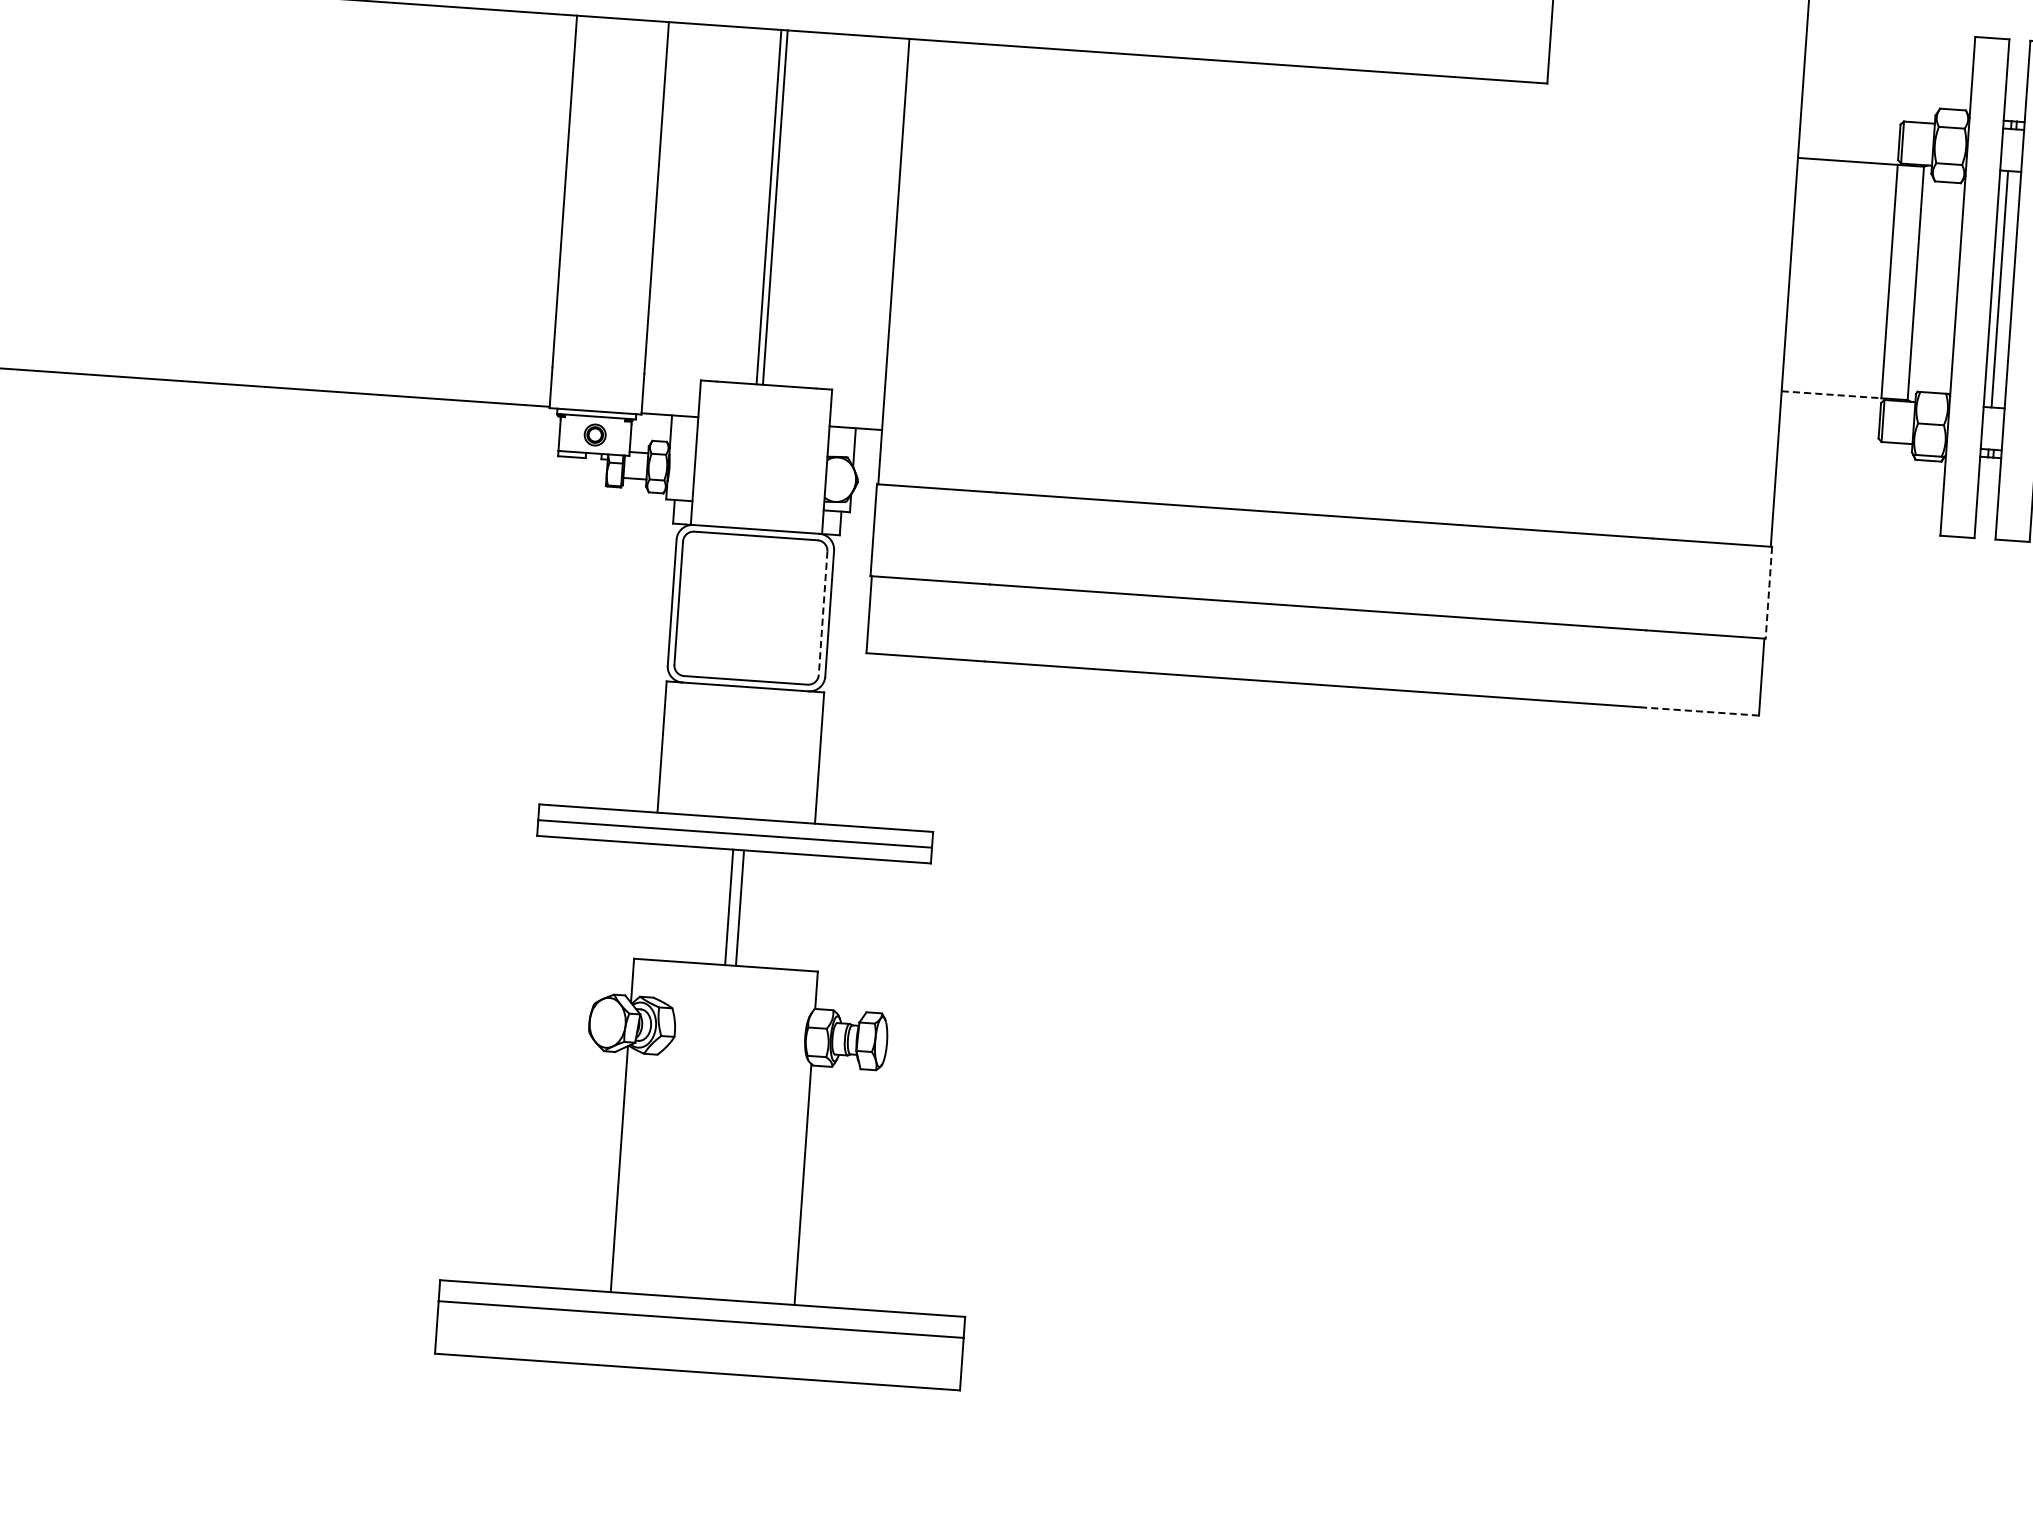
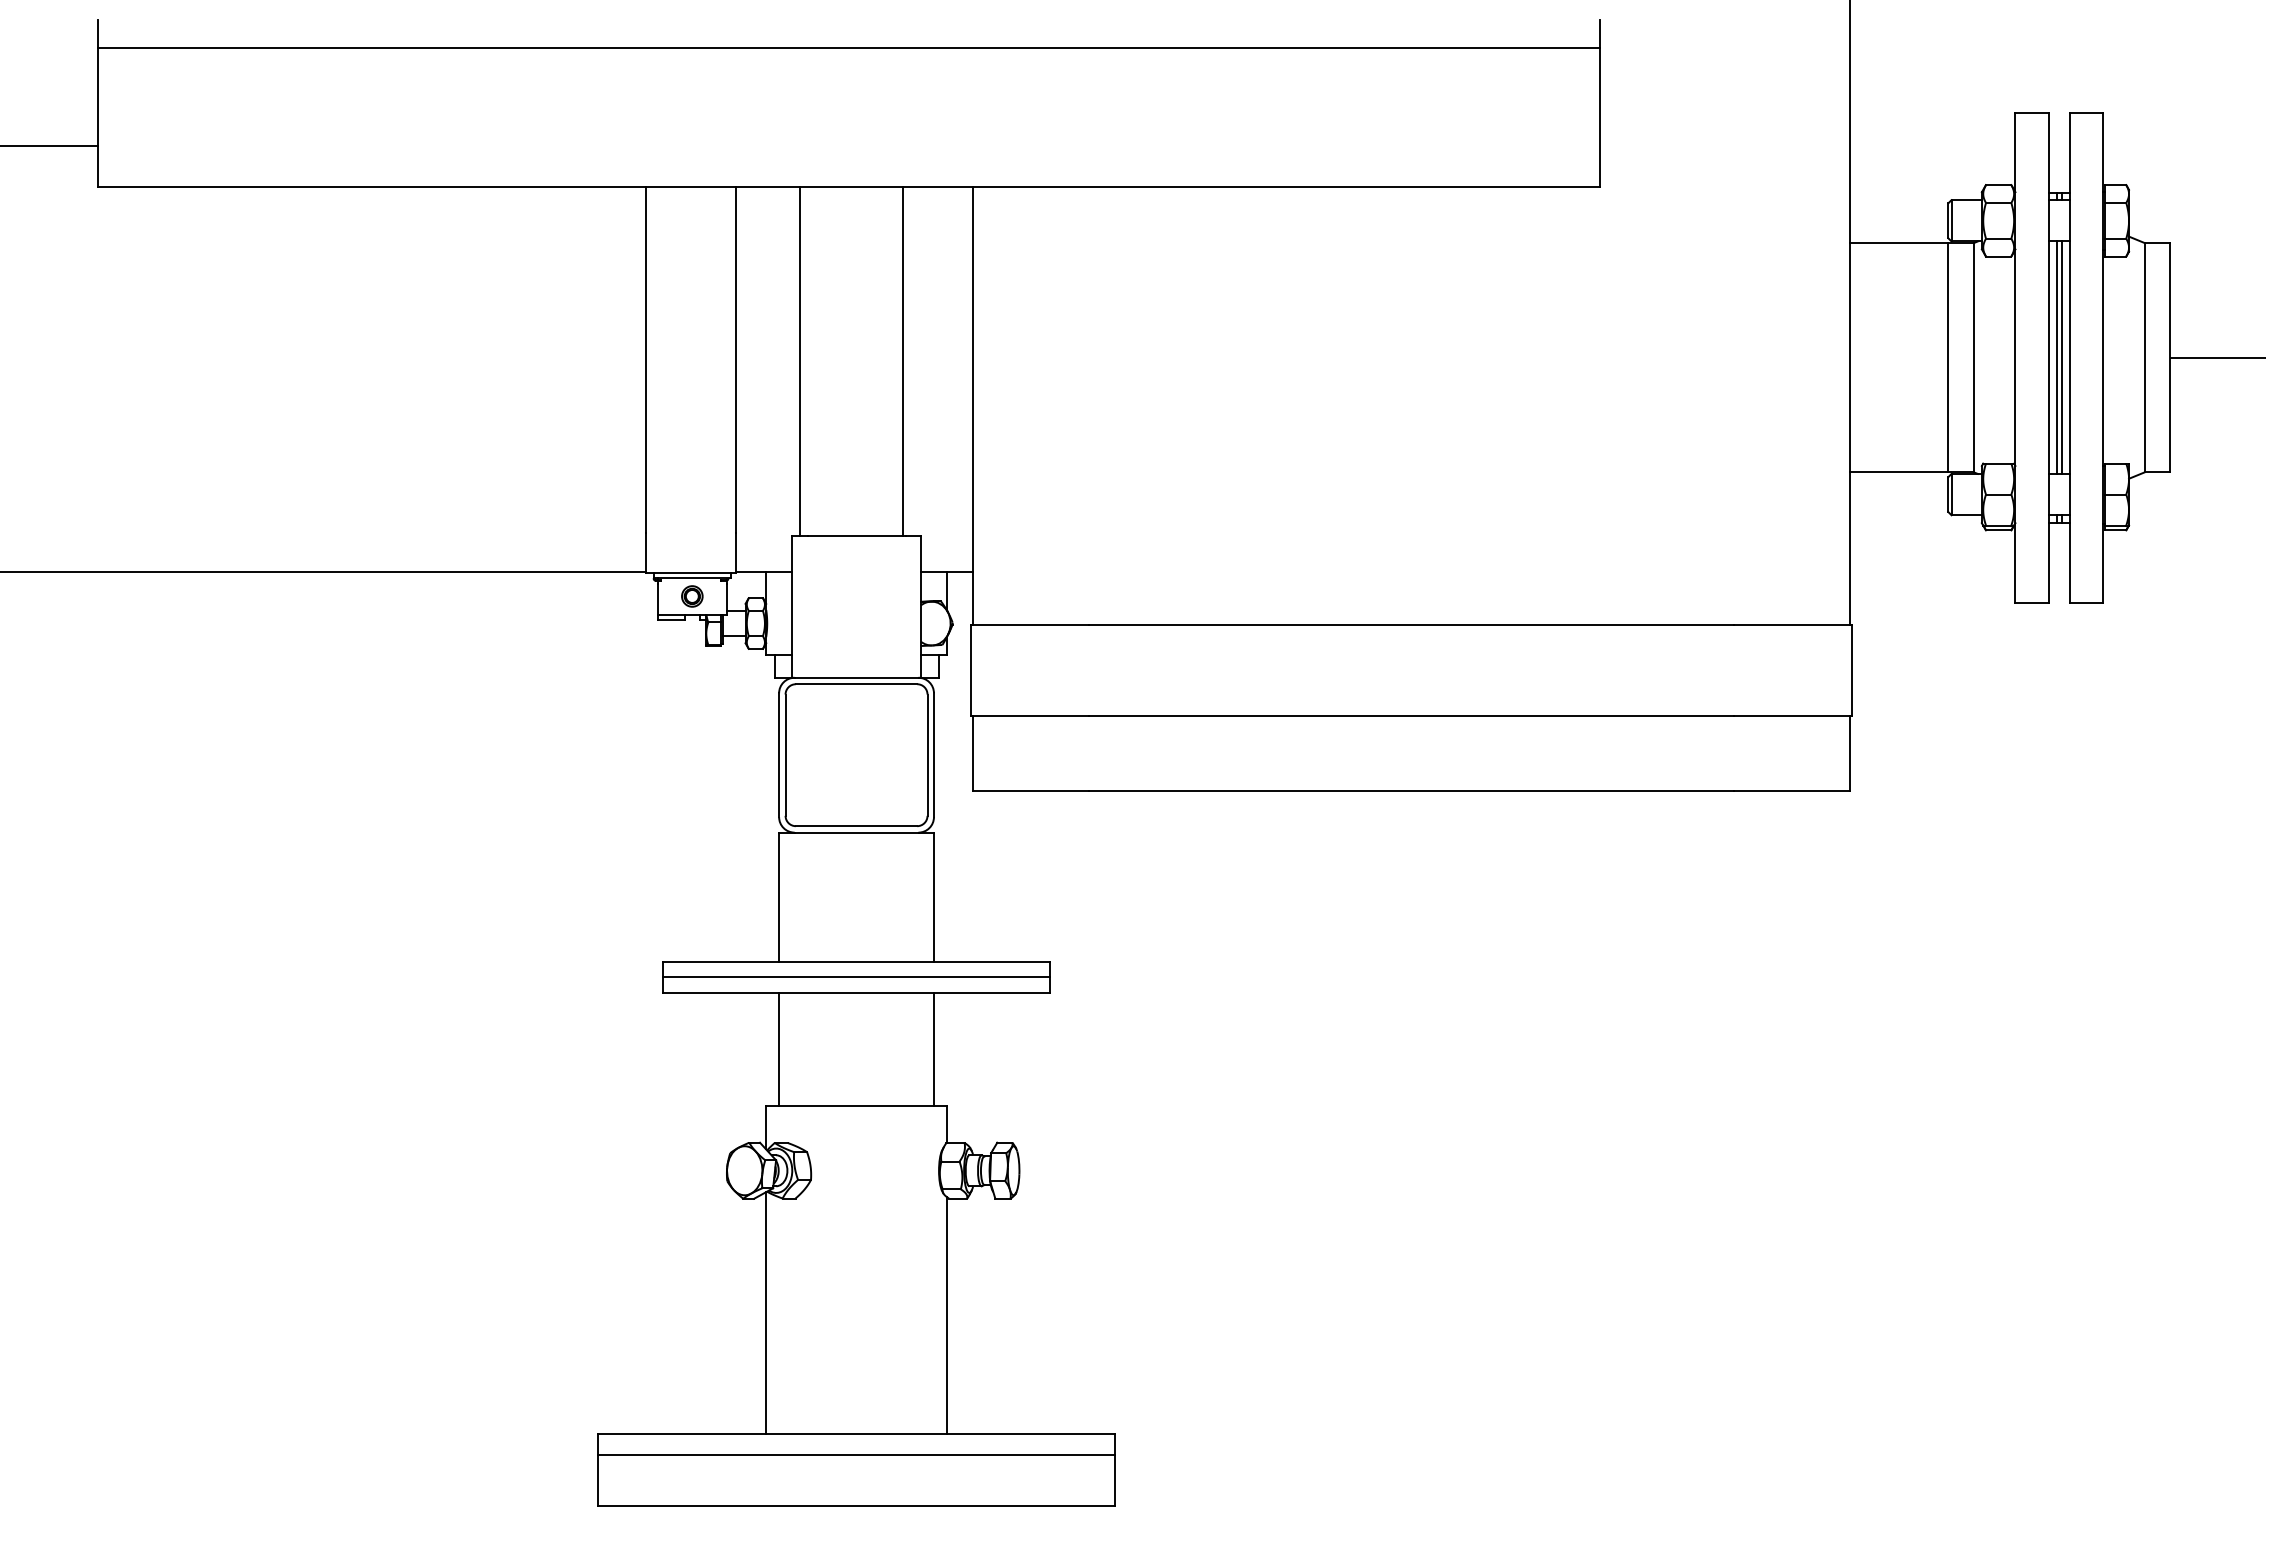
line: (768, 207) -> (799, 361), moved
line: (775, 207) -> (903, 361), moved
line: (2004, 289) -> (2061, 357), added
line: (1831, 394) -> (1899, 472), dashed -> solid
line: (1768, 592) -> (1851, 670), dashed -> solid
line: (823, 613) -> (927, 755), dashed -> solid
line: (1699, 711) -> (1791, 791), dashed -> solid
line: (728, 907) -> (778, 1049), moved
line: (740, 908) -> (934, 1049), moved

